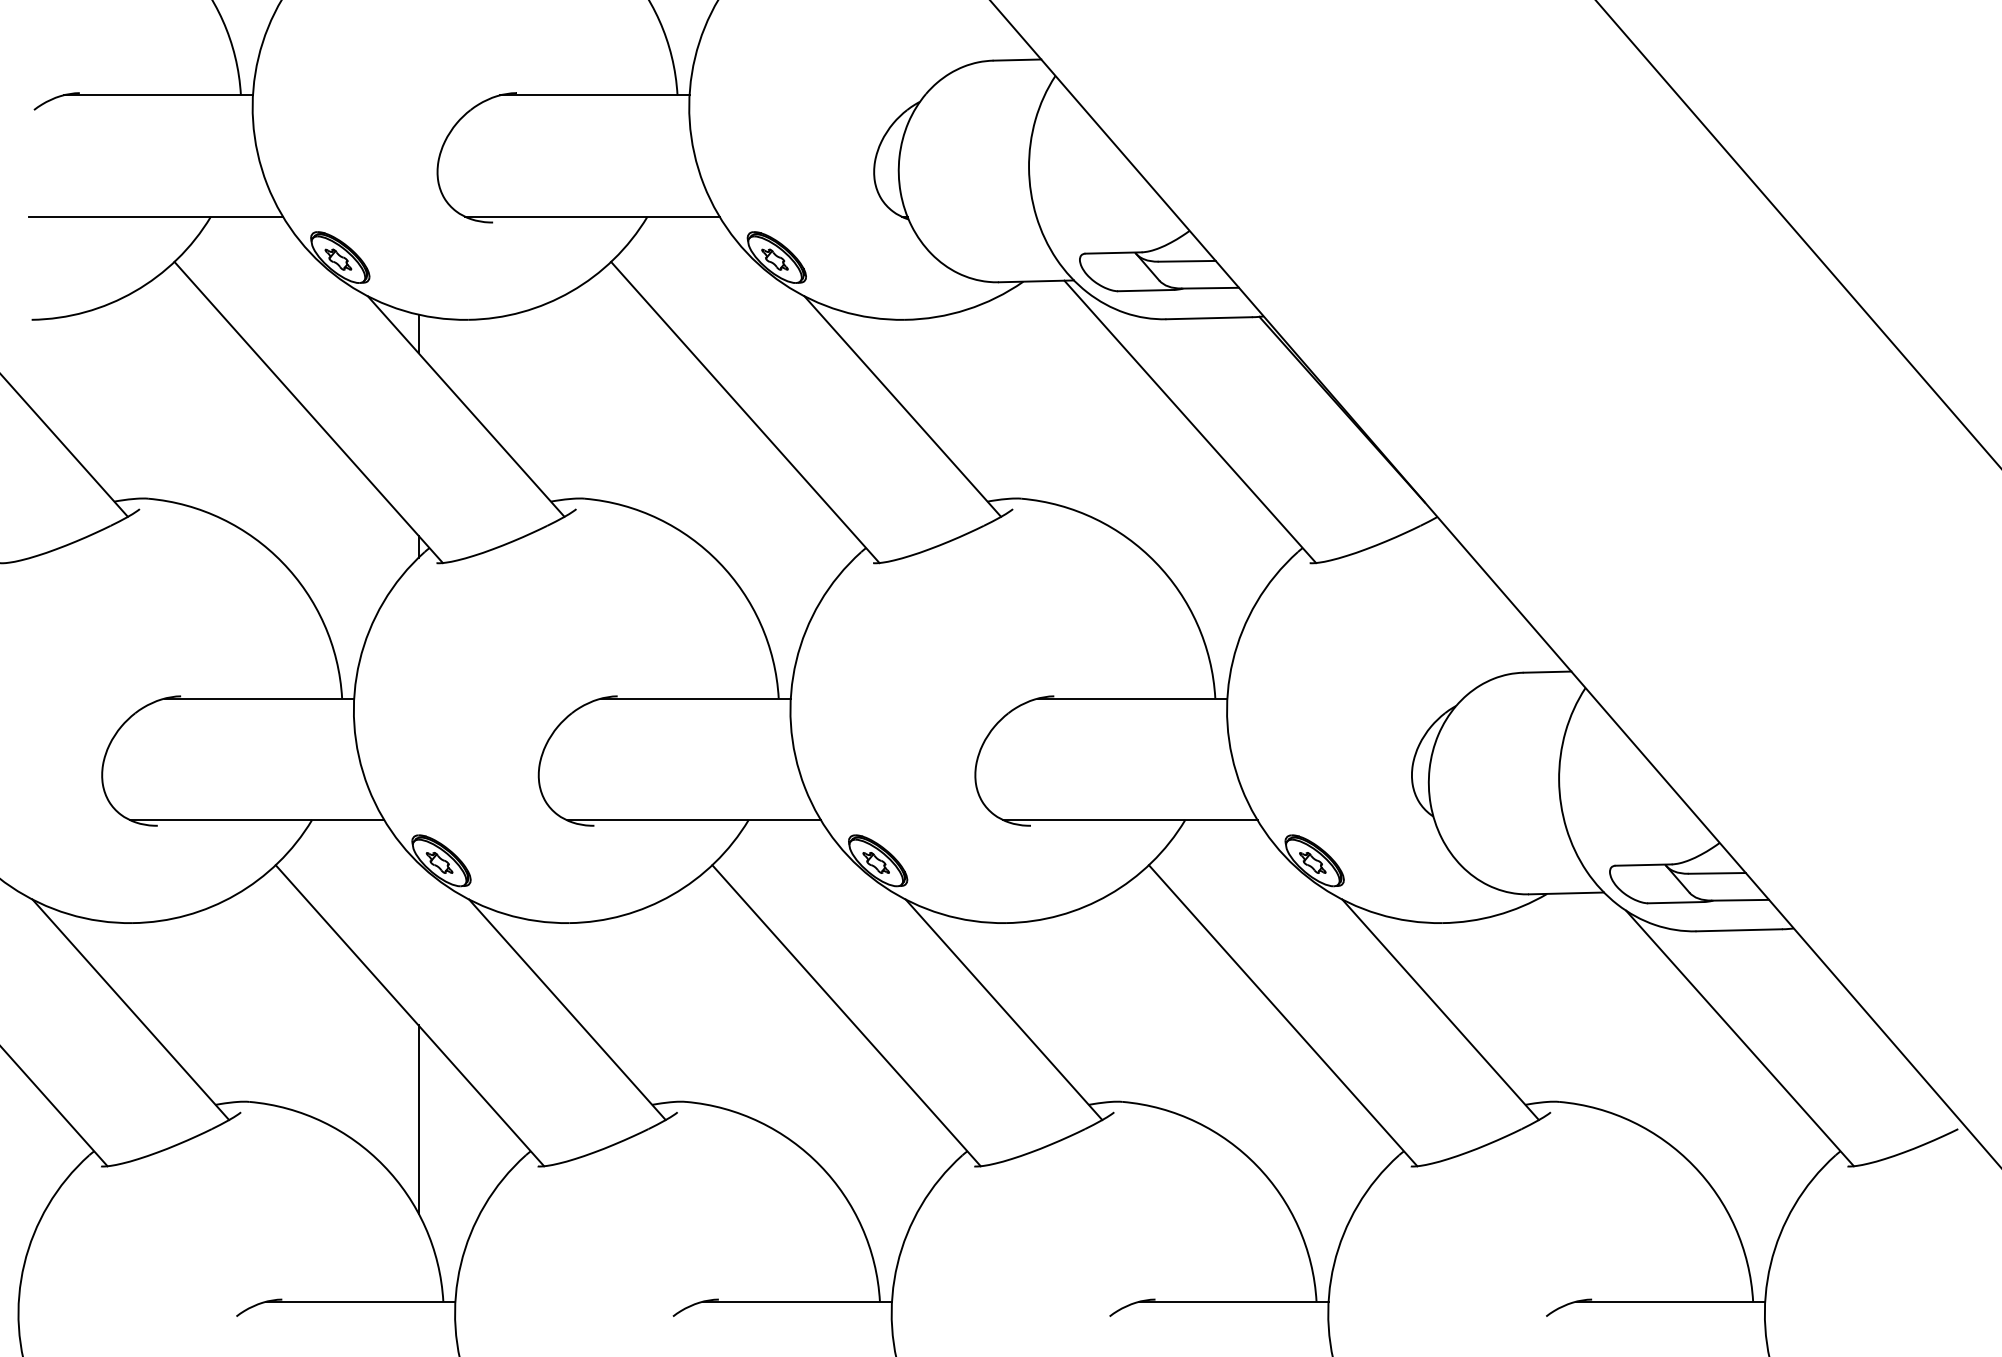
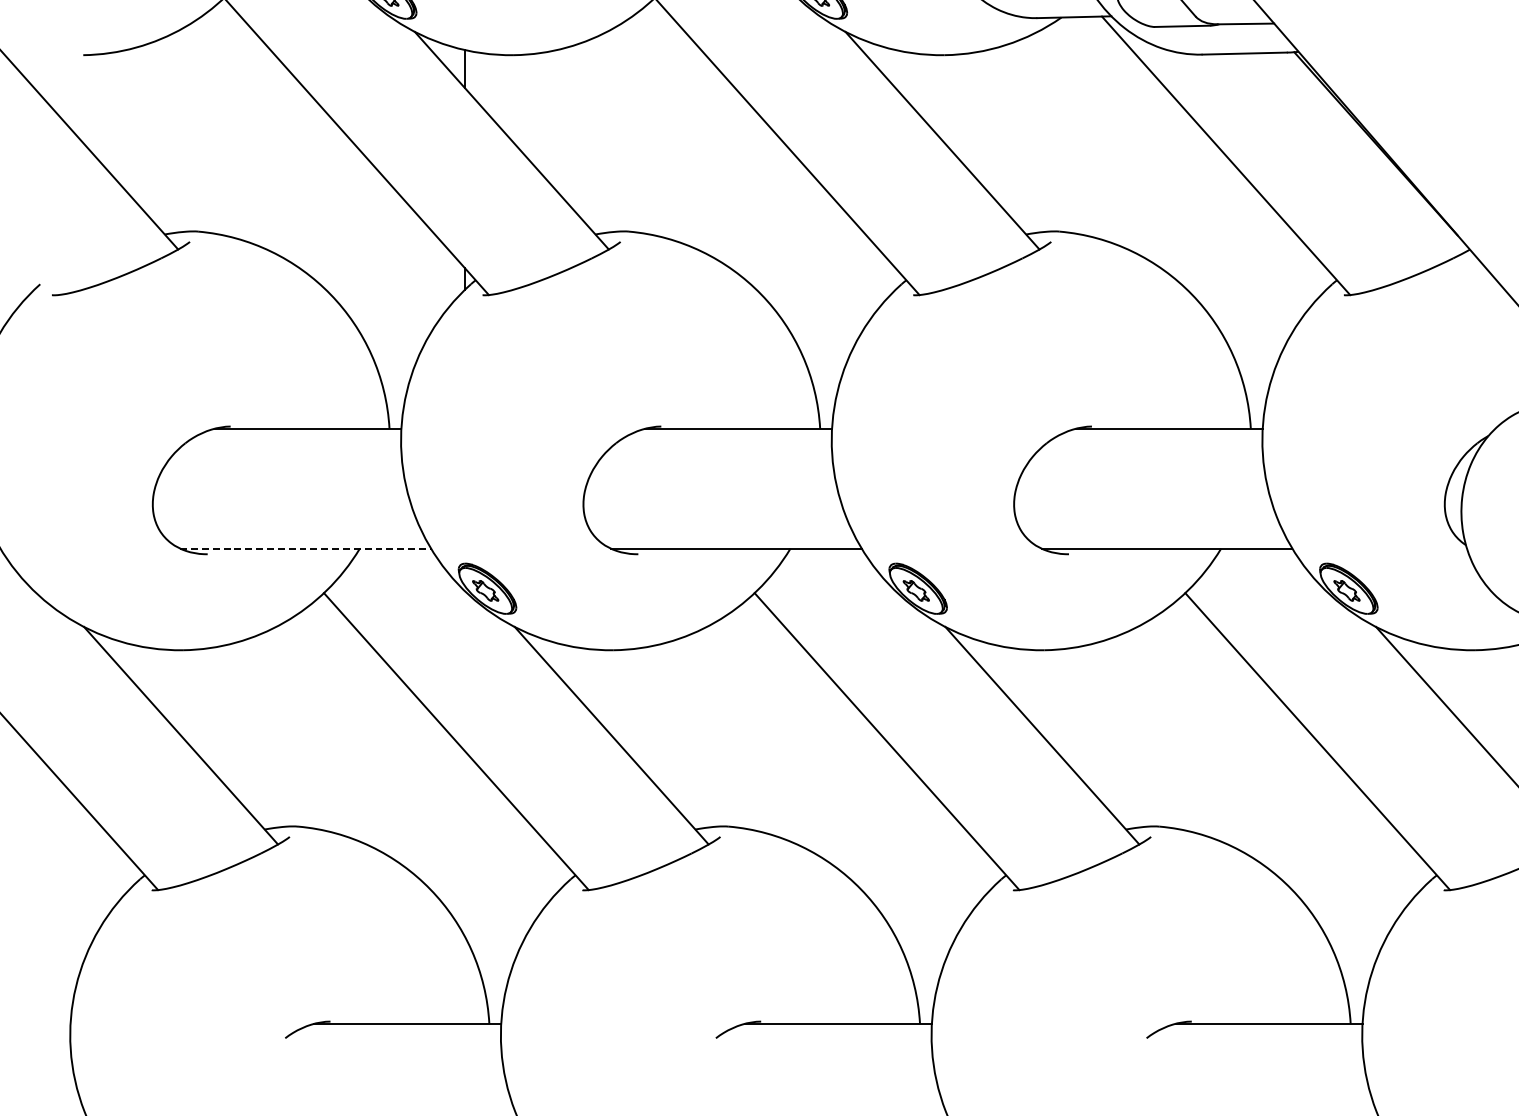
line: (257, 820) -> (306, 549), solid -> dashed
line: (418, 1119) -> (464, 843), removed

